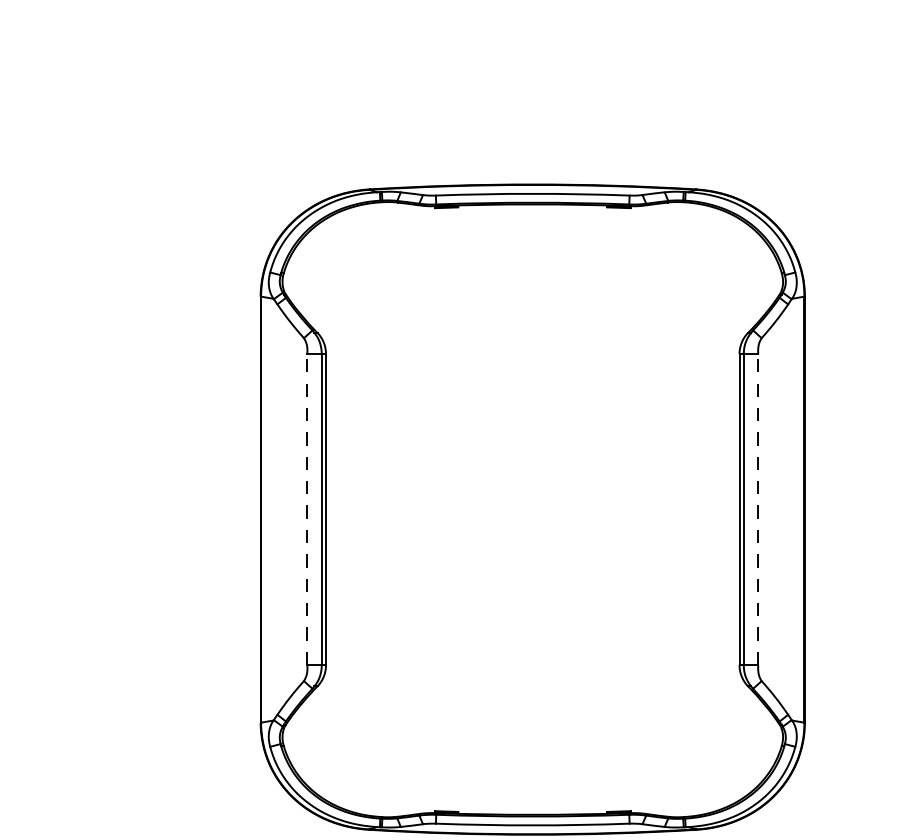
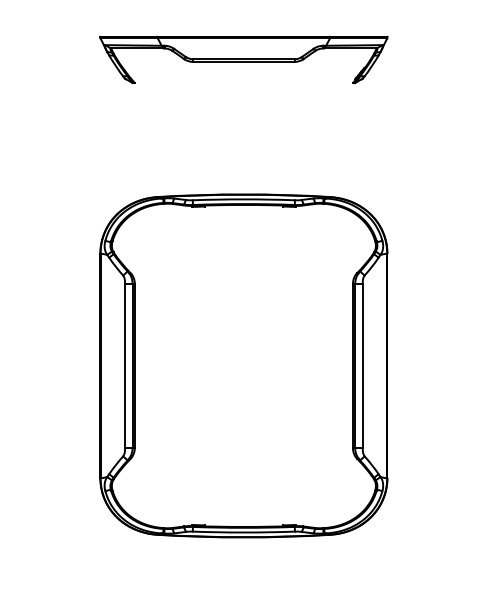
line: (306, 508) -> (124, 365), dashed -> solid
line: (757, 508) -> (362, 365), dashed -> solid

